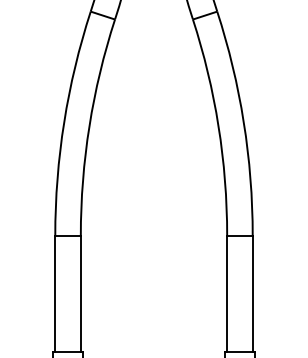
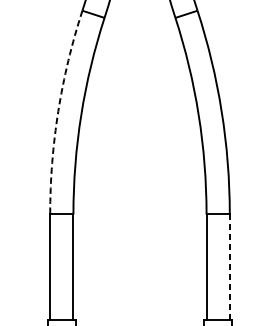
arc: (64, 122) -> (58, 111), solid -> dashed
line: (252, 293) -> (229, 267), solid -> dashed

